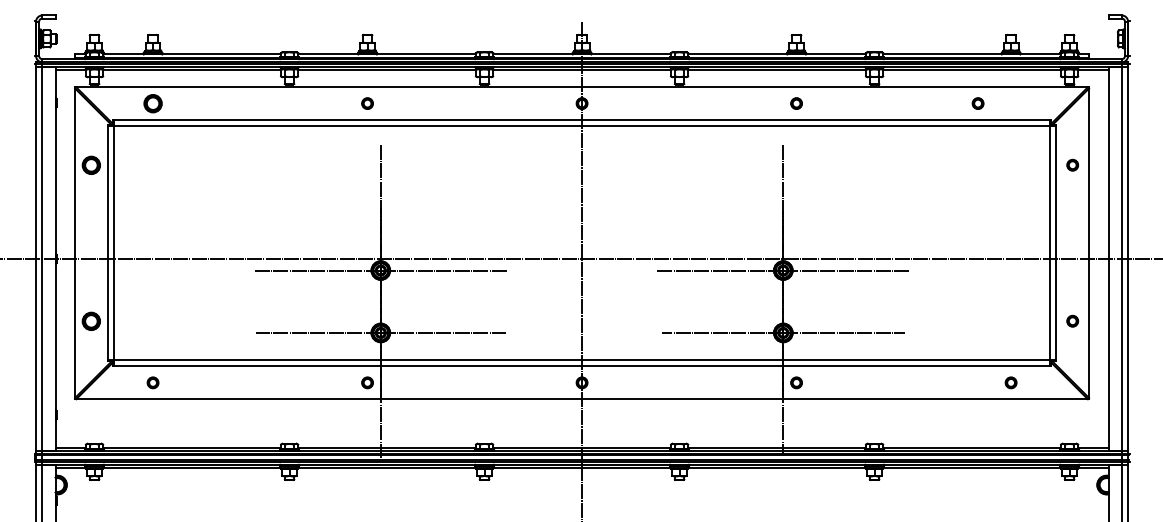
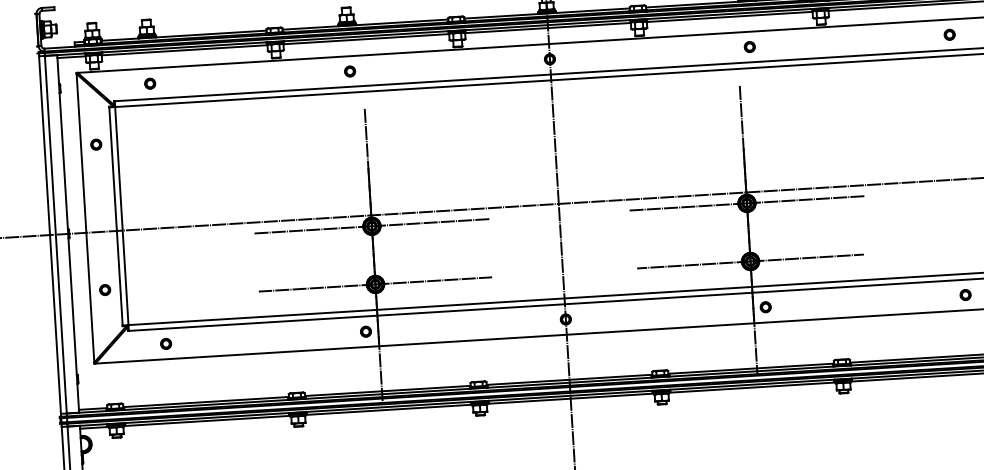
part: (152, 103) -> (149, 83), size x0.62
part: (977, 103) -> (949, 34), moved
part: (91, 164) -> (96, 143), size x0.62
part: (91, 320) -> (105, 289), size x0.62

